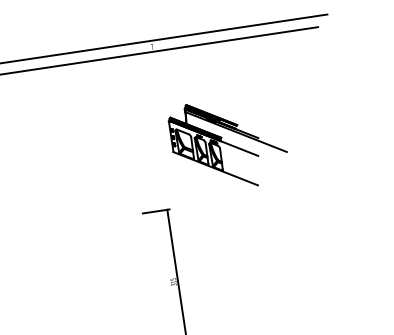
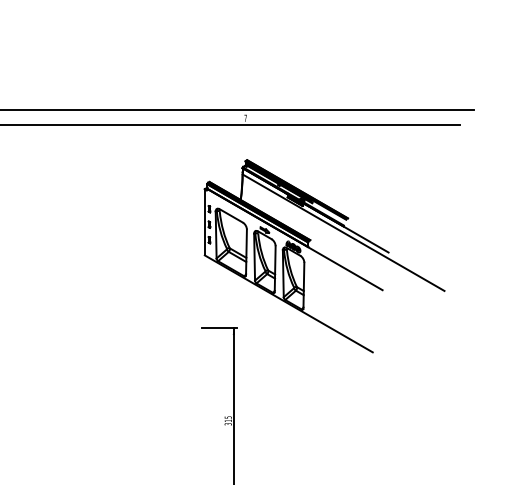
part: (228, 144) -> (324, 256), size x1.67

